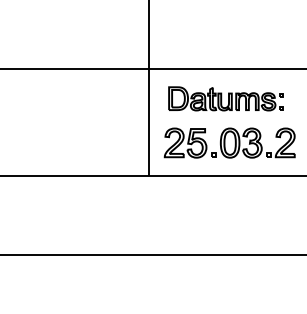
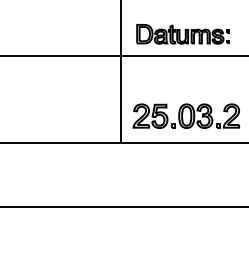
part: (224, 99) -> (182, 34), moved

